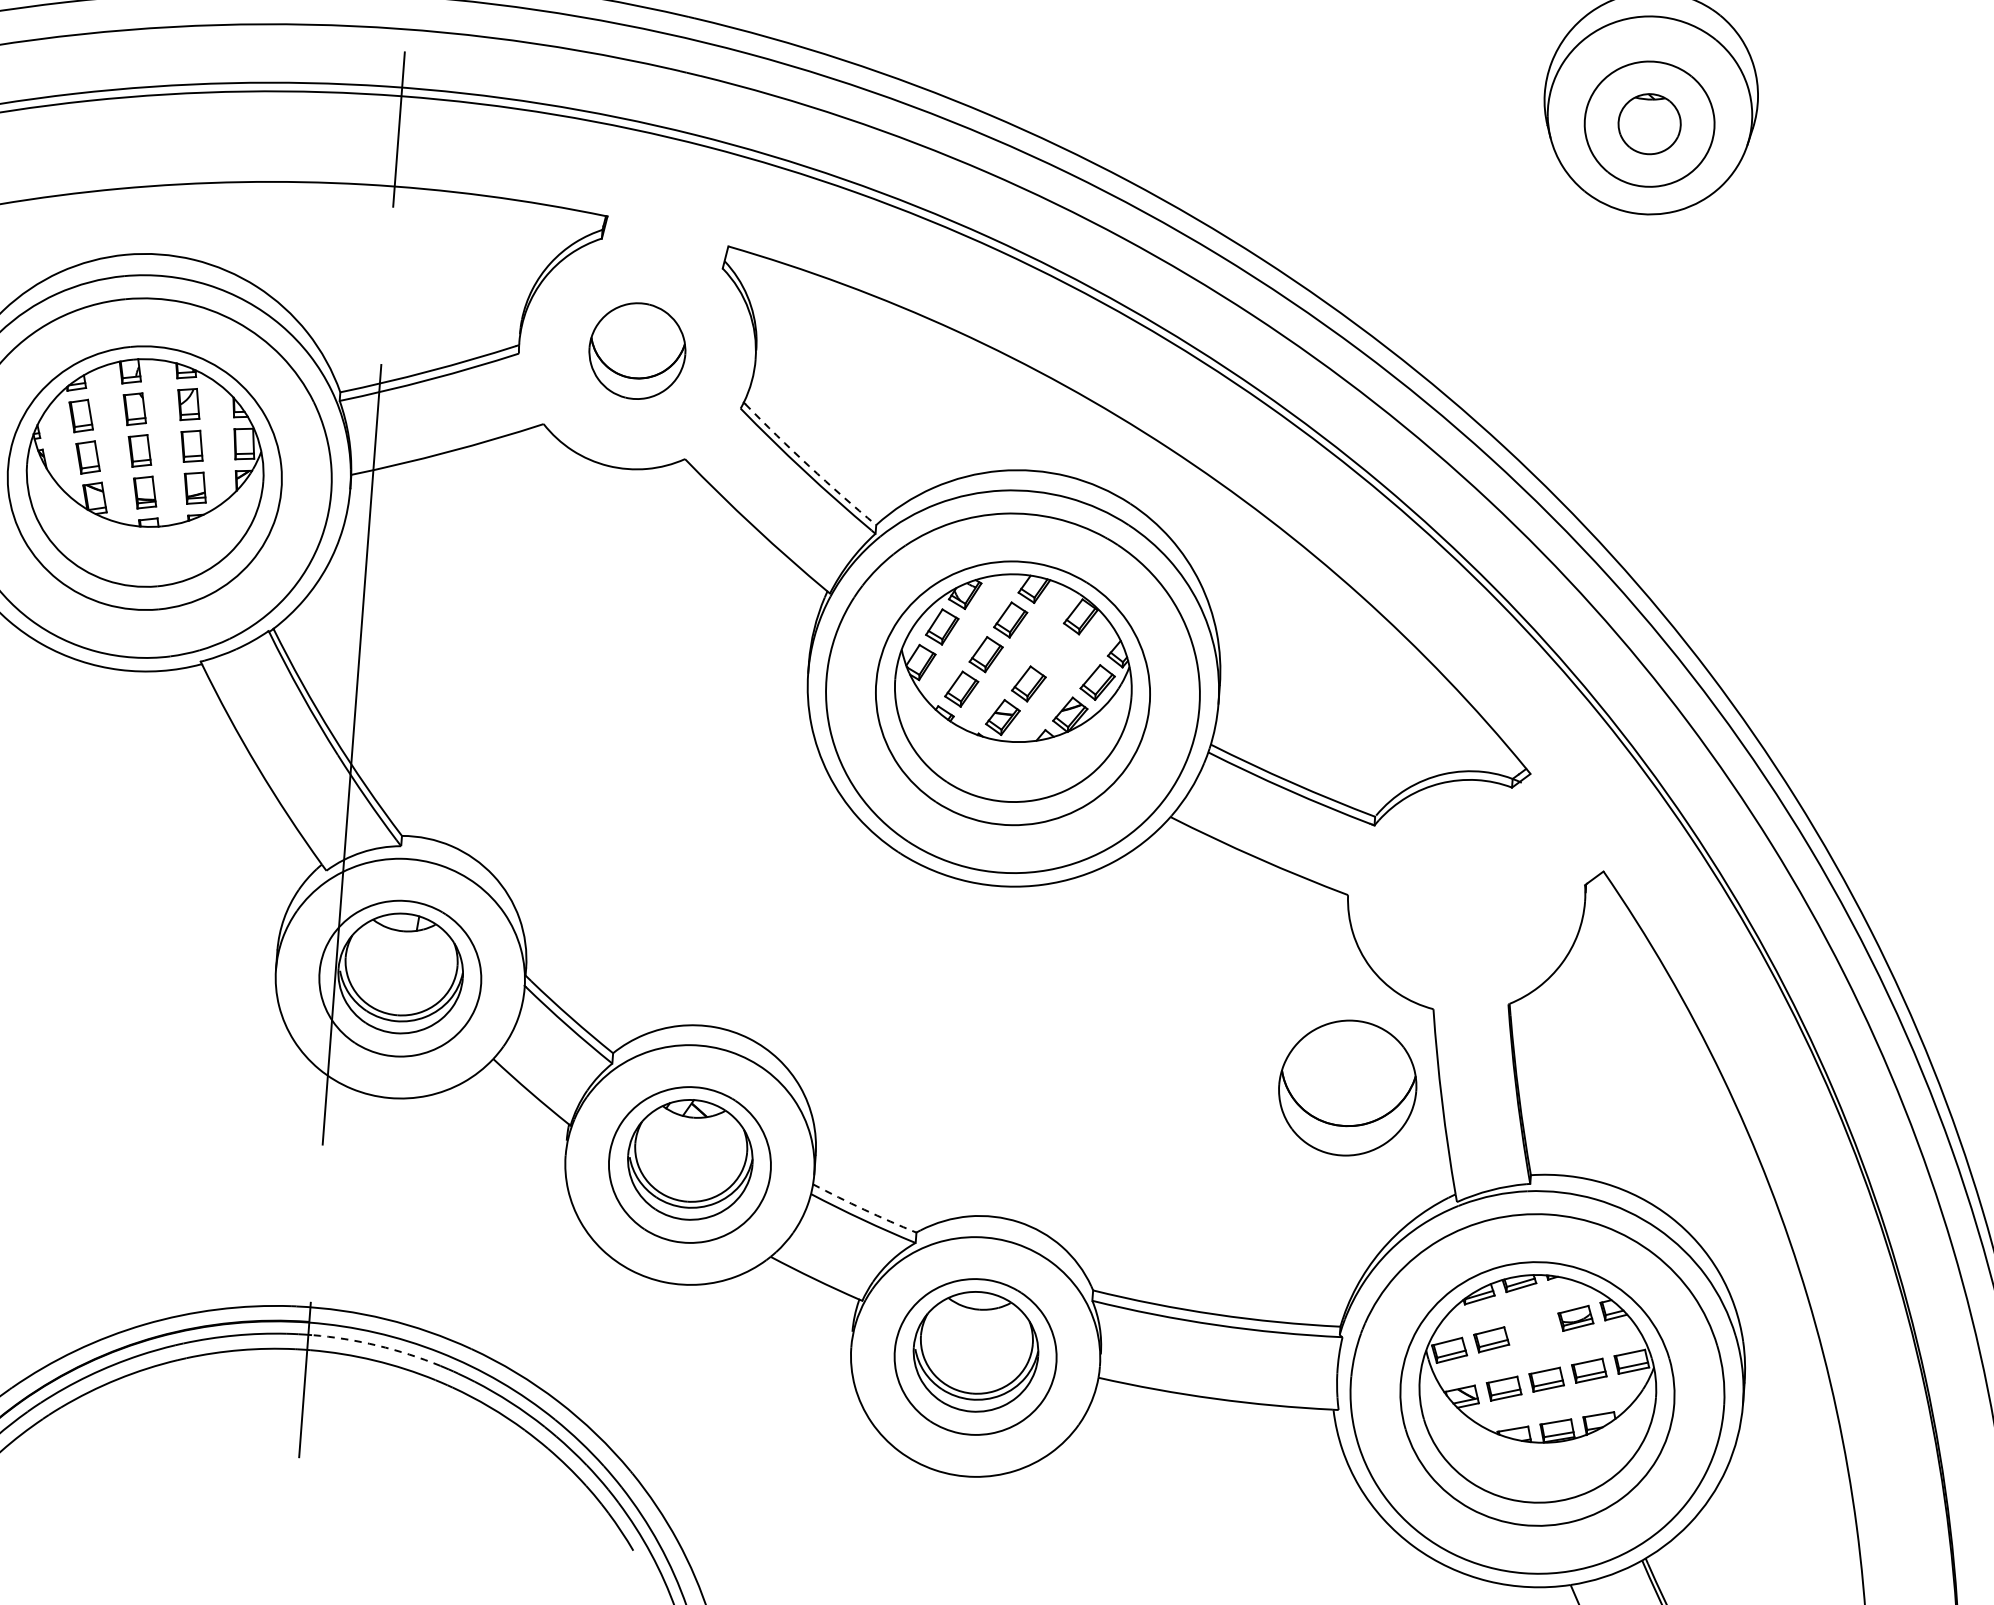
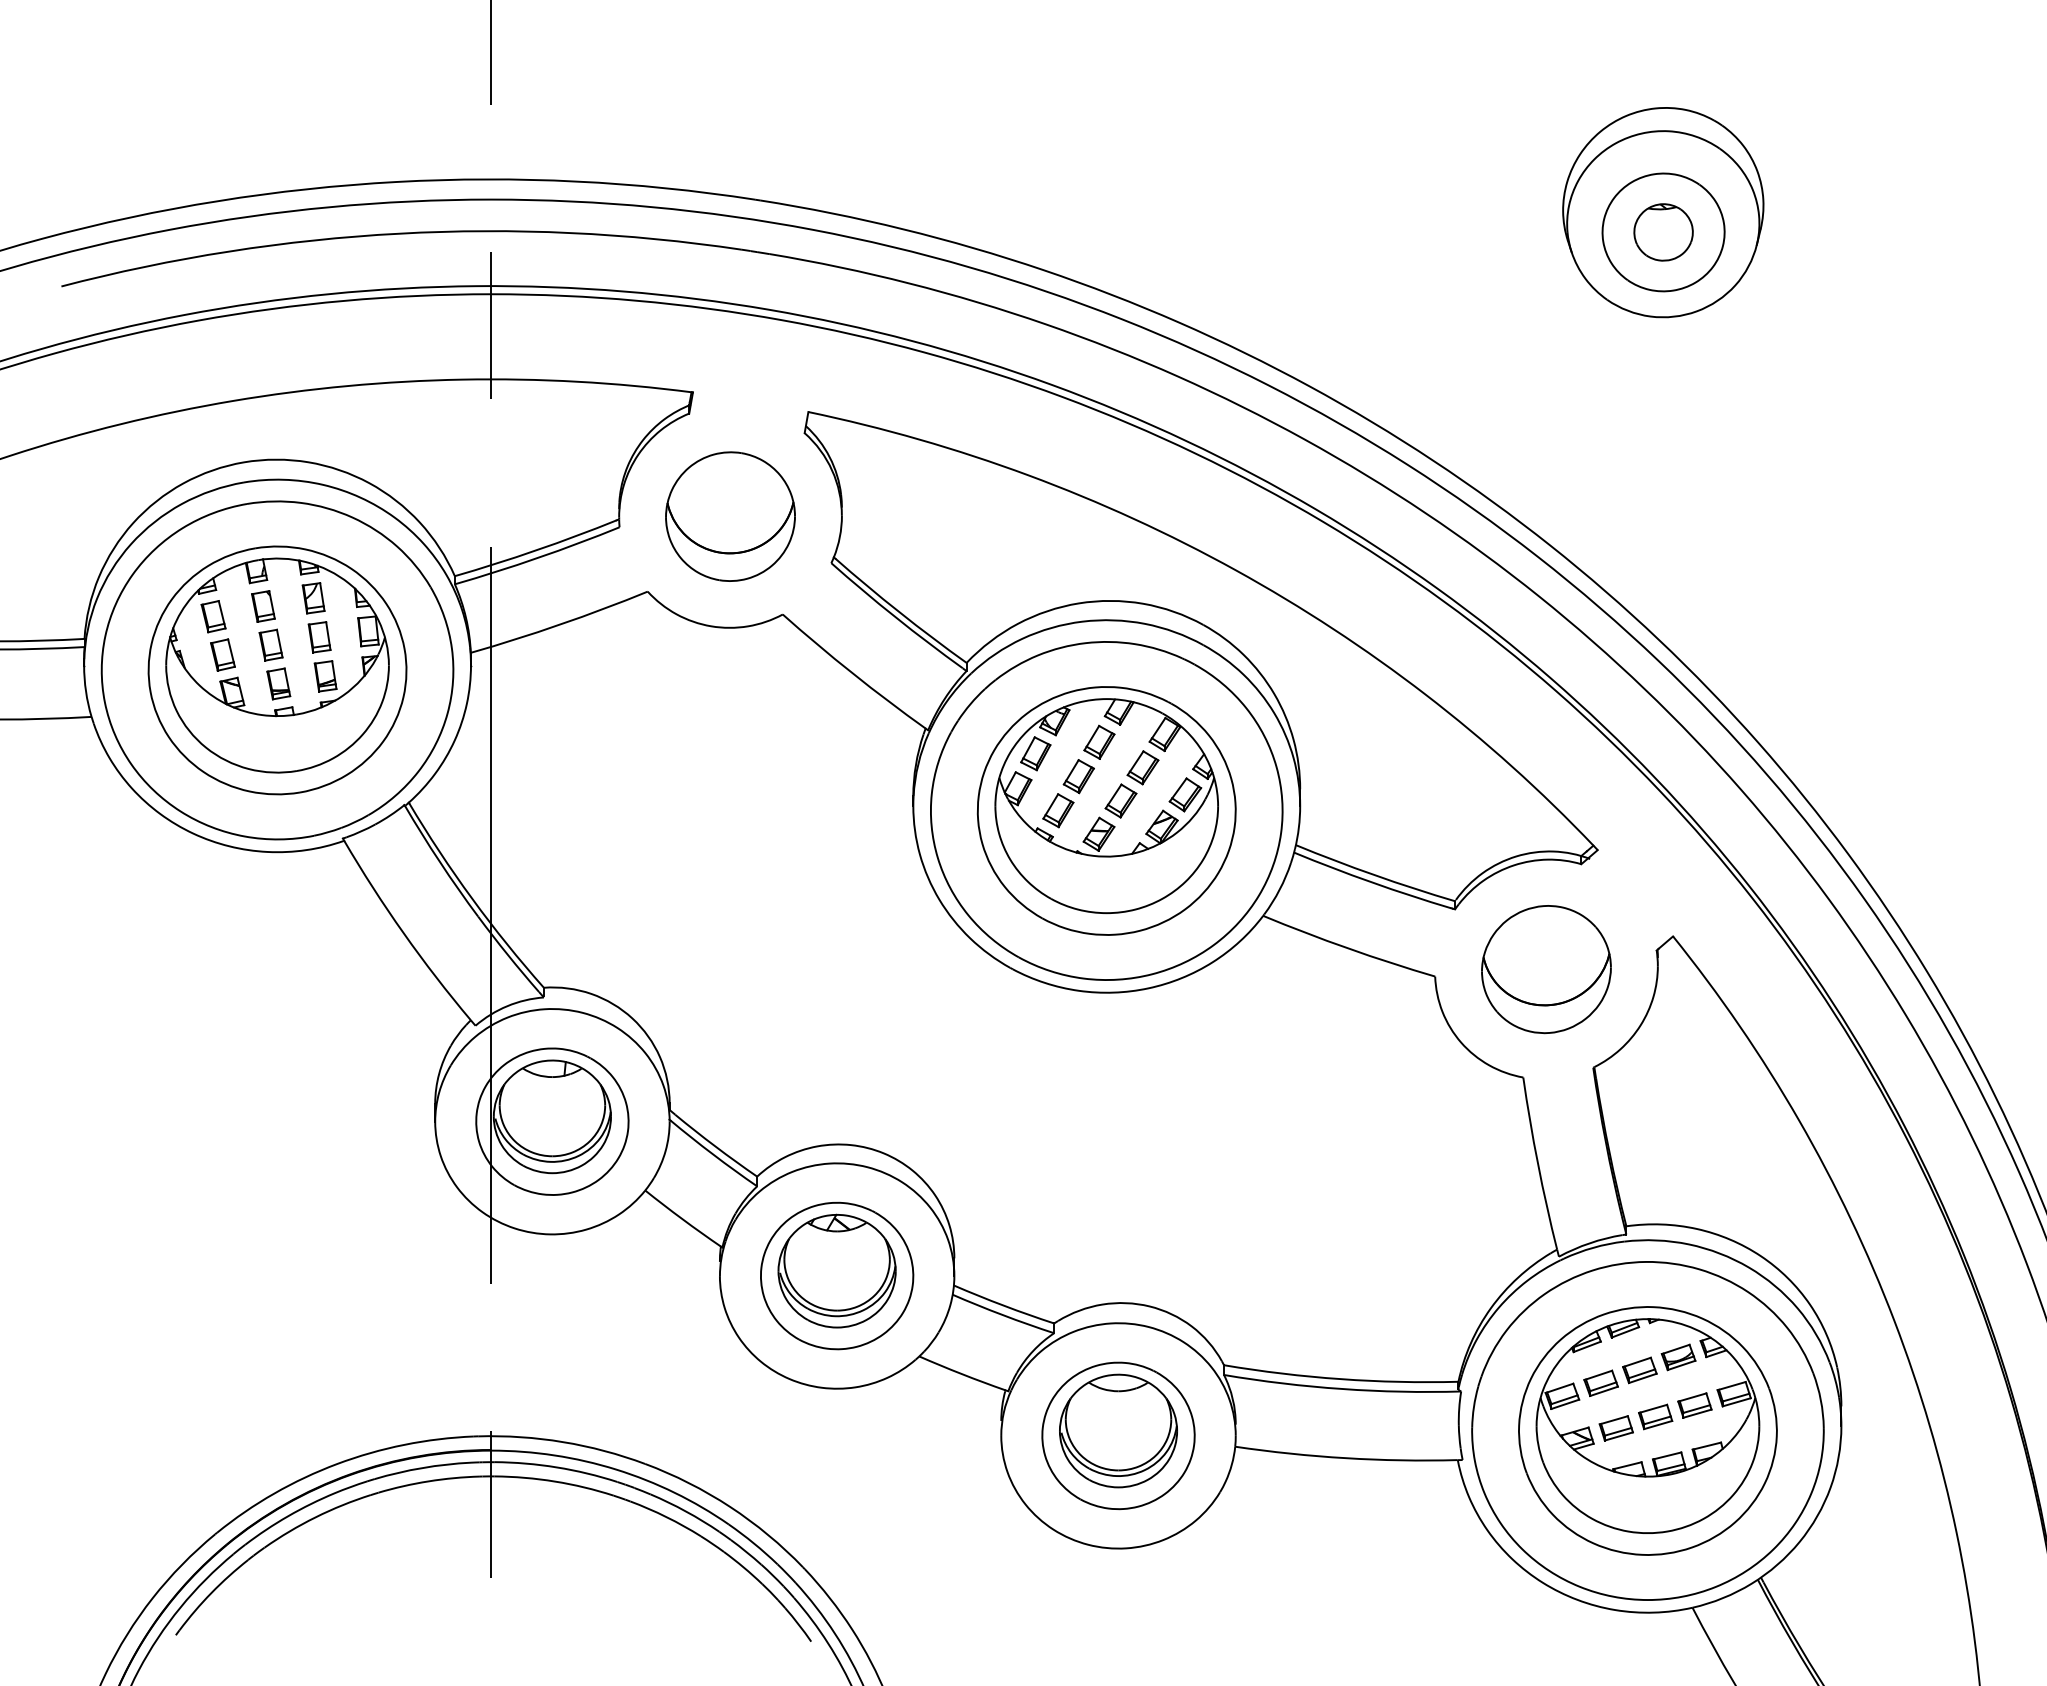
part: (637, 351) -> (730, 516), size x1.43
arc: (809, 466) -> (899, 612), dashed -> solid
part: (1054, 650) -> (1142, 767), added
part: (1347, 1088) -> (1546, 969), moved
arc: (864, 1209) -> (1003, 1305), dashed -> solid
part: (1533, 1329) -> (1639, 1370), added
arc: (377, 1345) -> (556, 1467), dashed -> solid

